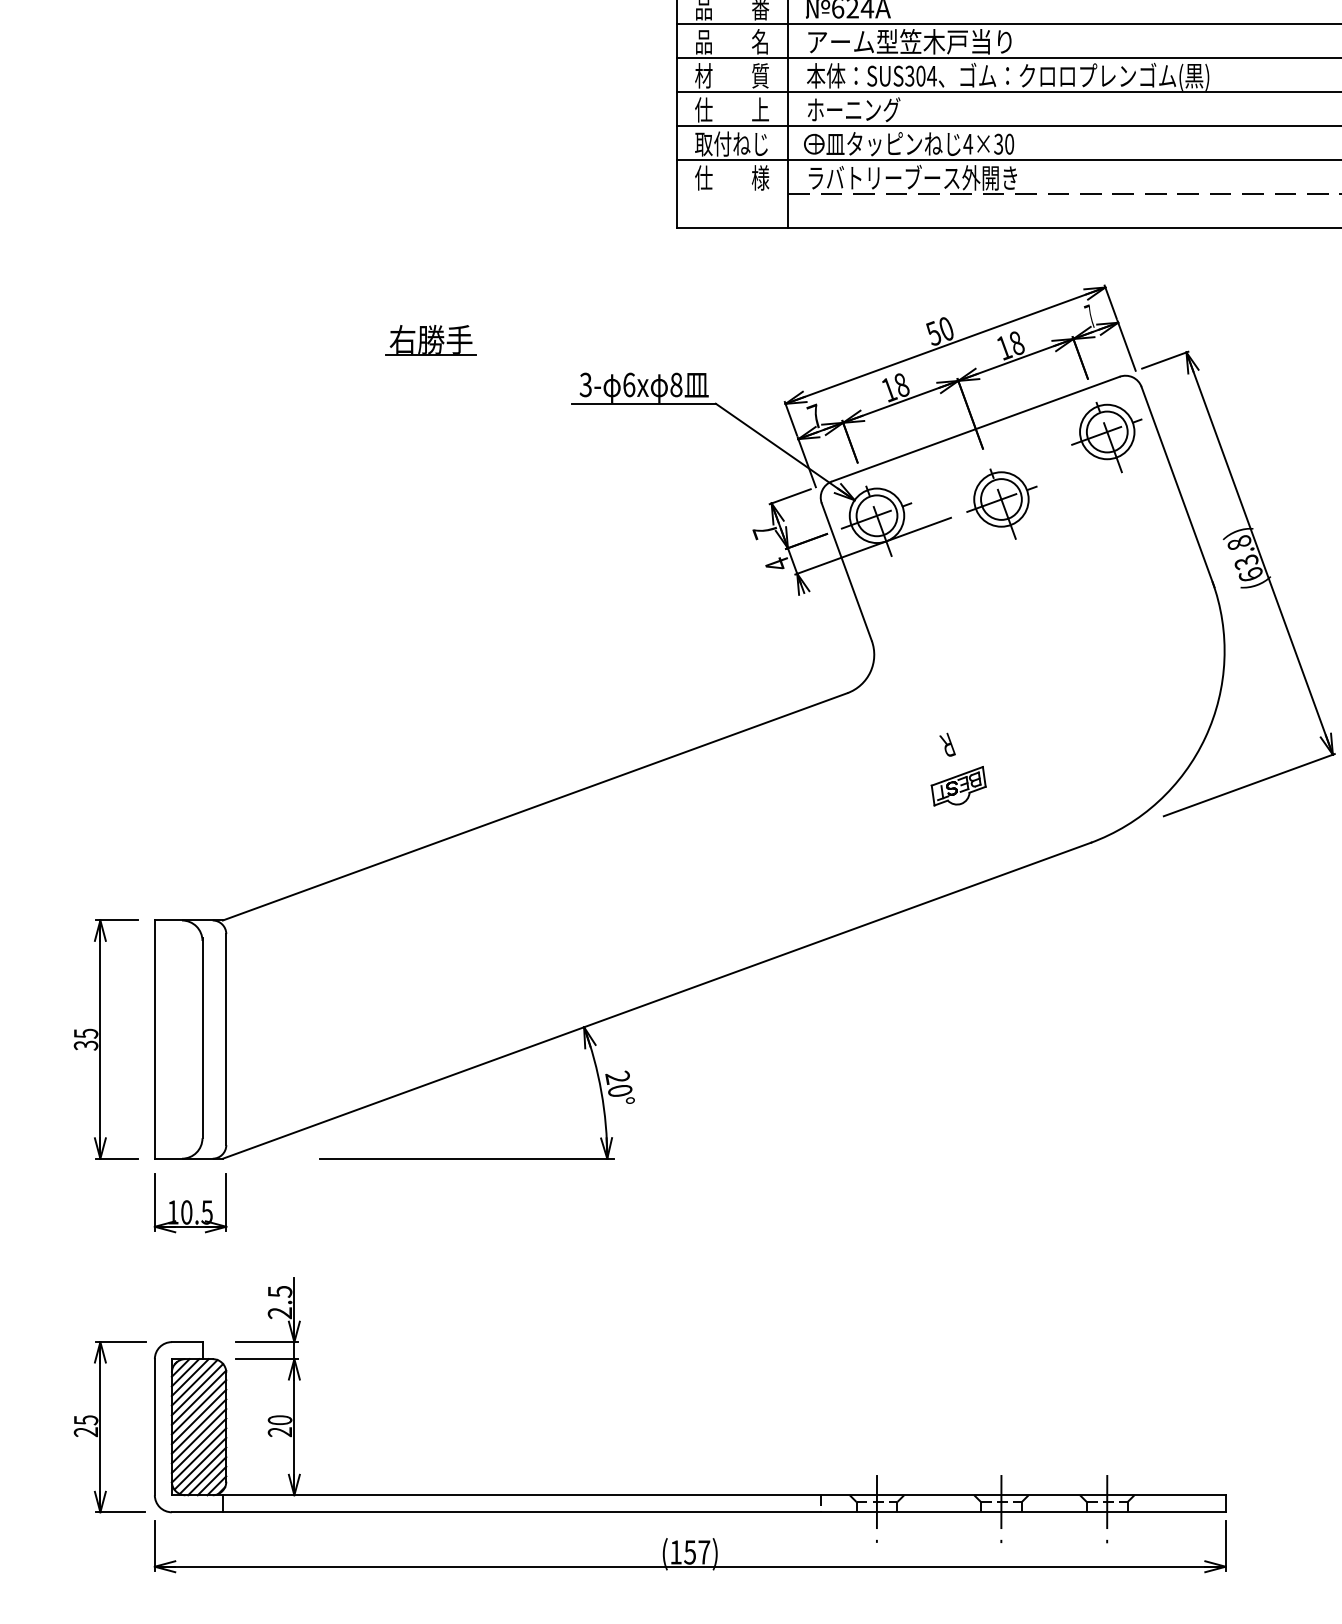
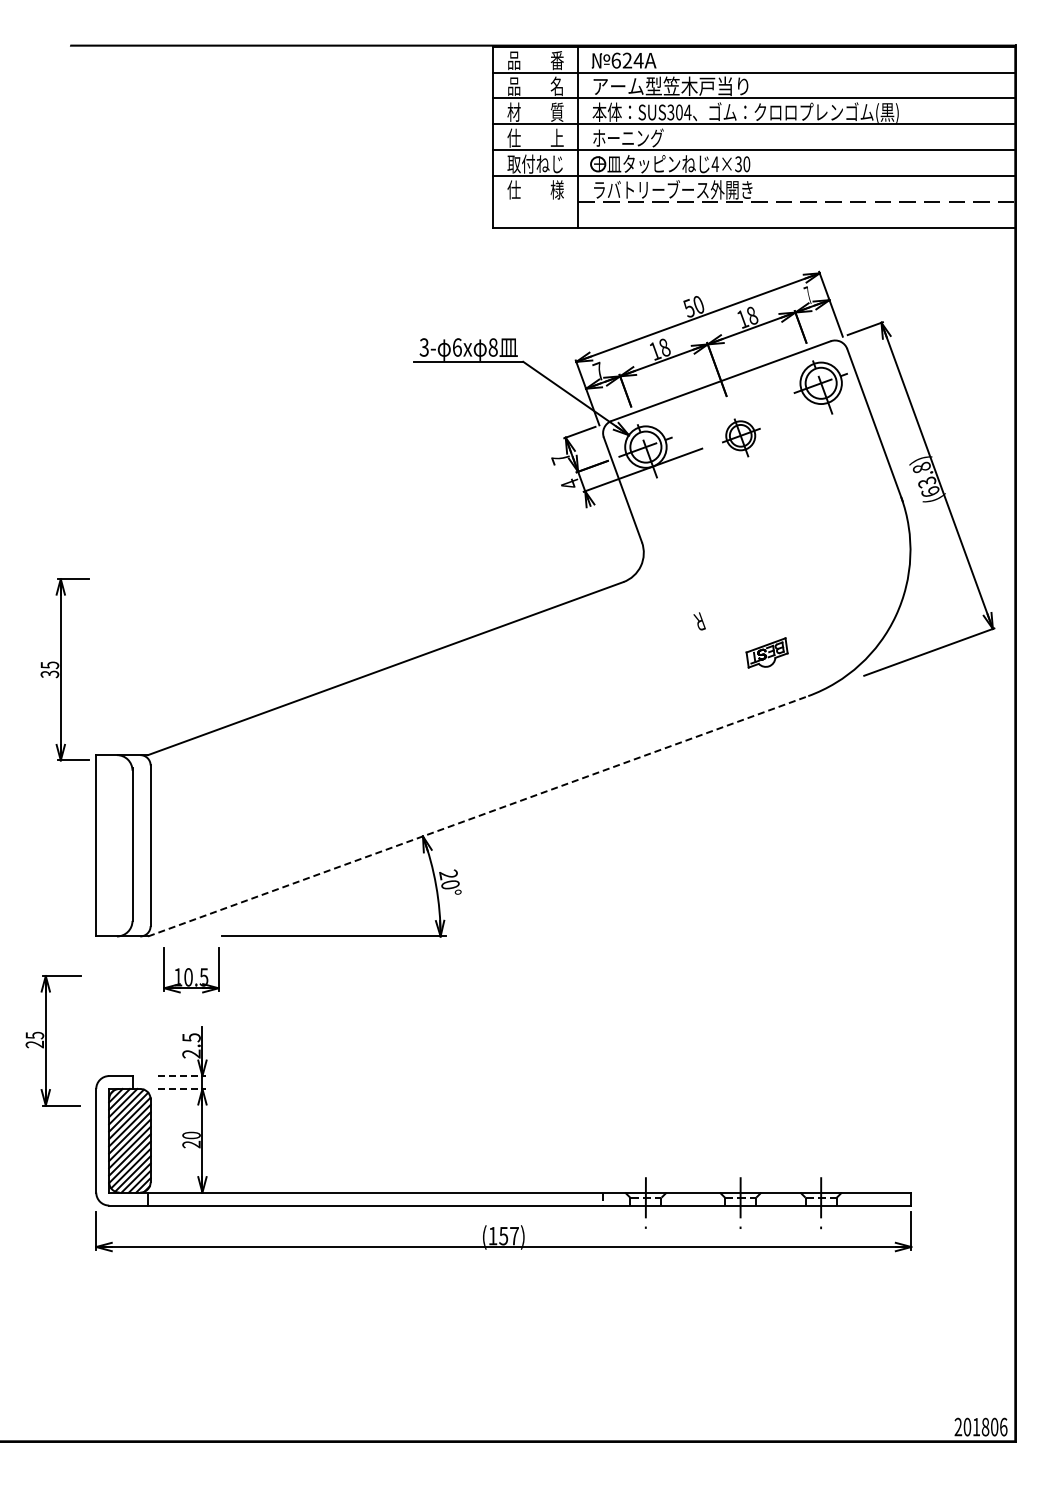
part: (431, 338) -> (306, 312), removed
part: (1001, 504) -> (740, 438), size x0.7
part: (957, 785) -> (766, 652), moved
line: (657, 1001) -> (478, 816), solid -> dashed
part: (105, 1039) -> (64, 669), moved
part: (190, 1203) -> (191, 970), moved
line: (266, 1342) -> (181, 1076), solid -> dashed
line: (266, 1359) -> (181, 1089), solid -> dashed
part: (101, 1426) -> (46, 1040), moved

